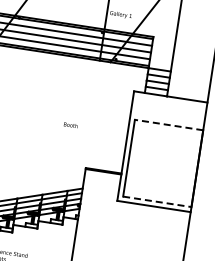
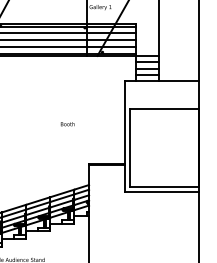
line: (168, 125) -> (164, 109), dashed -> solid
line: (157, 201) -> (164, 186), dashed -> solid

